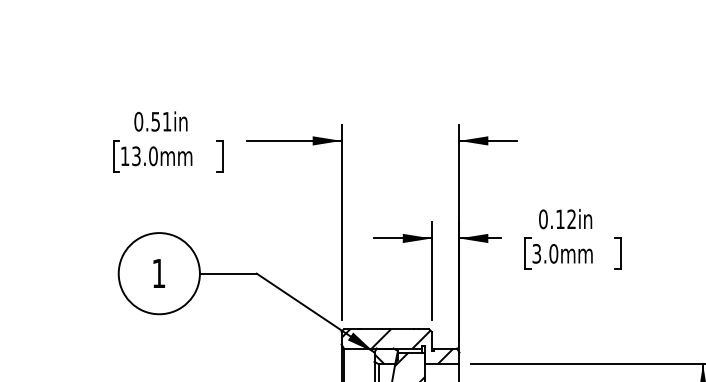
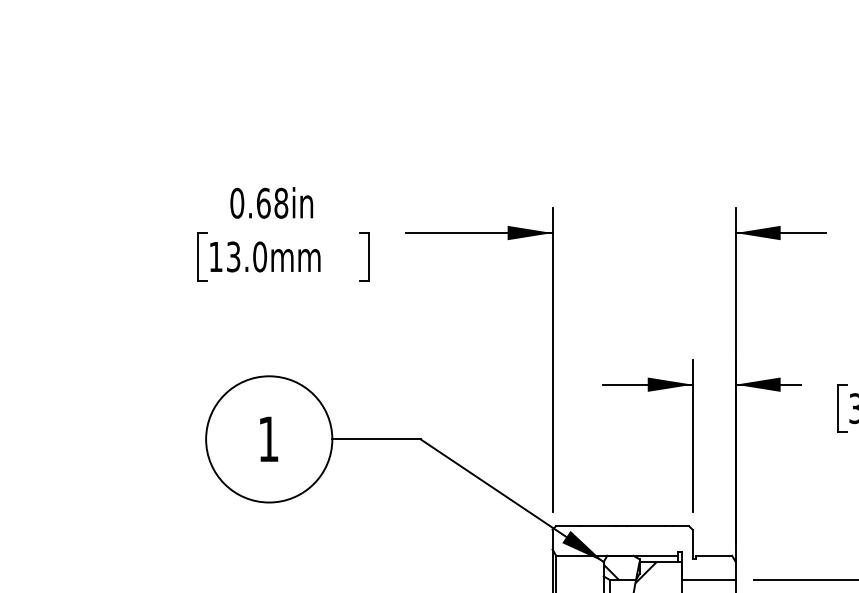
text: (161, 121) -> (272, 202), 0.51in -> 0.68in
hatch: (397, 346) -> (639, 552), removed

